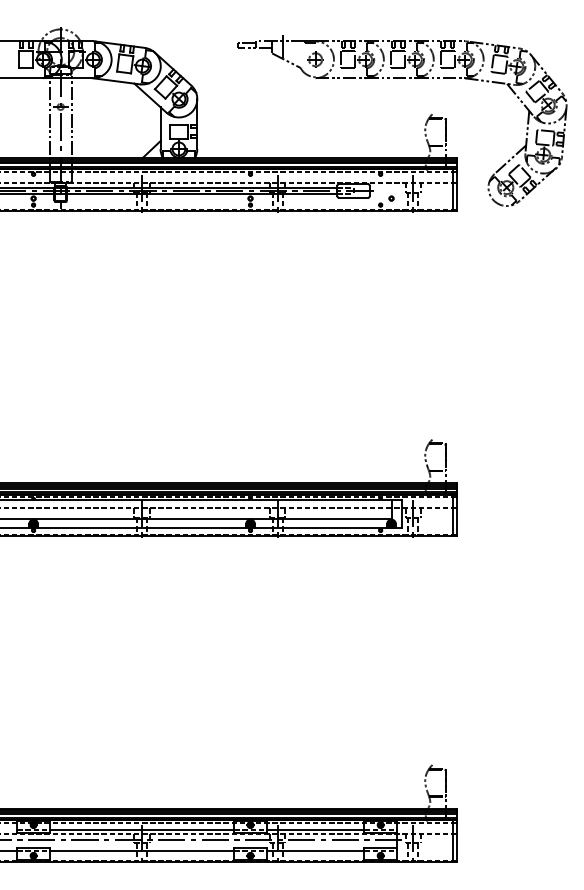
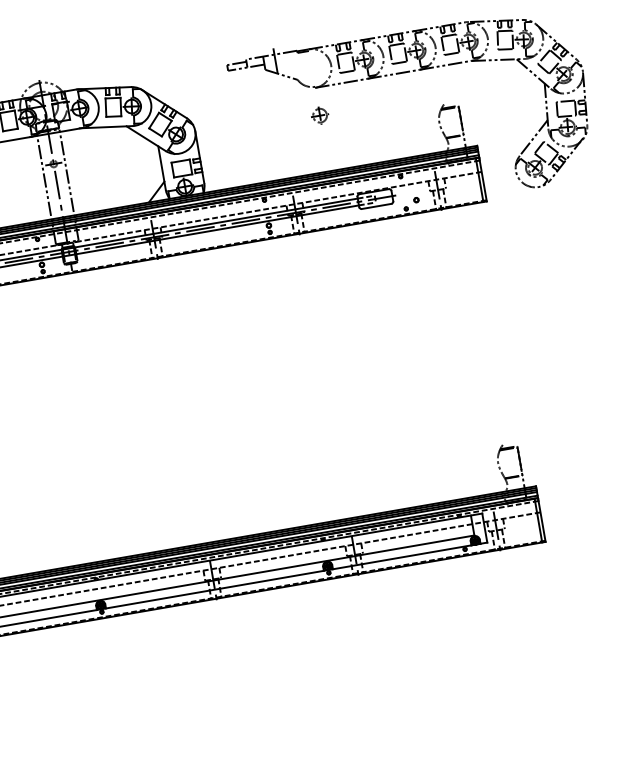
part: (315, 59) -> (319, 115), moved

